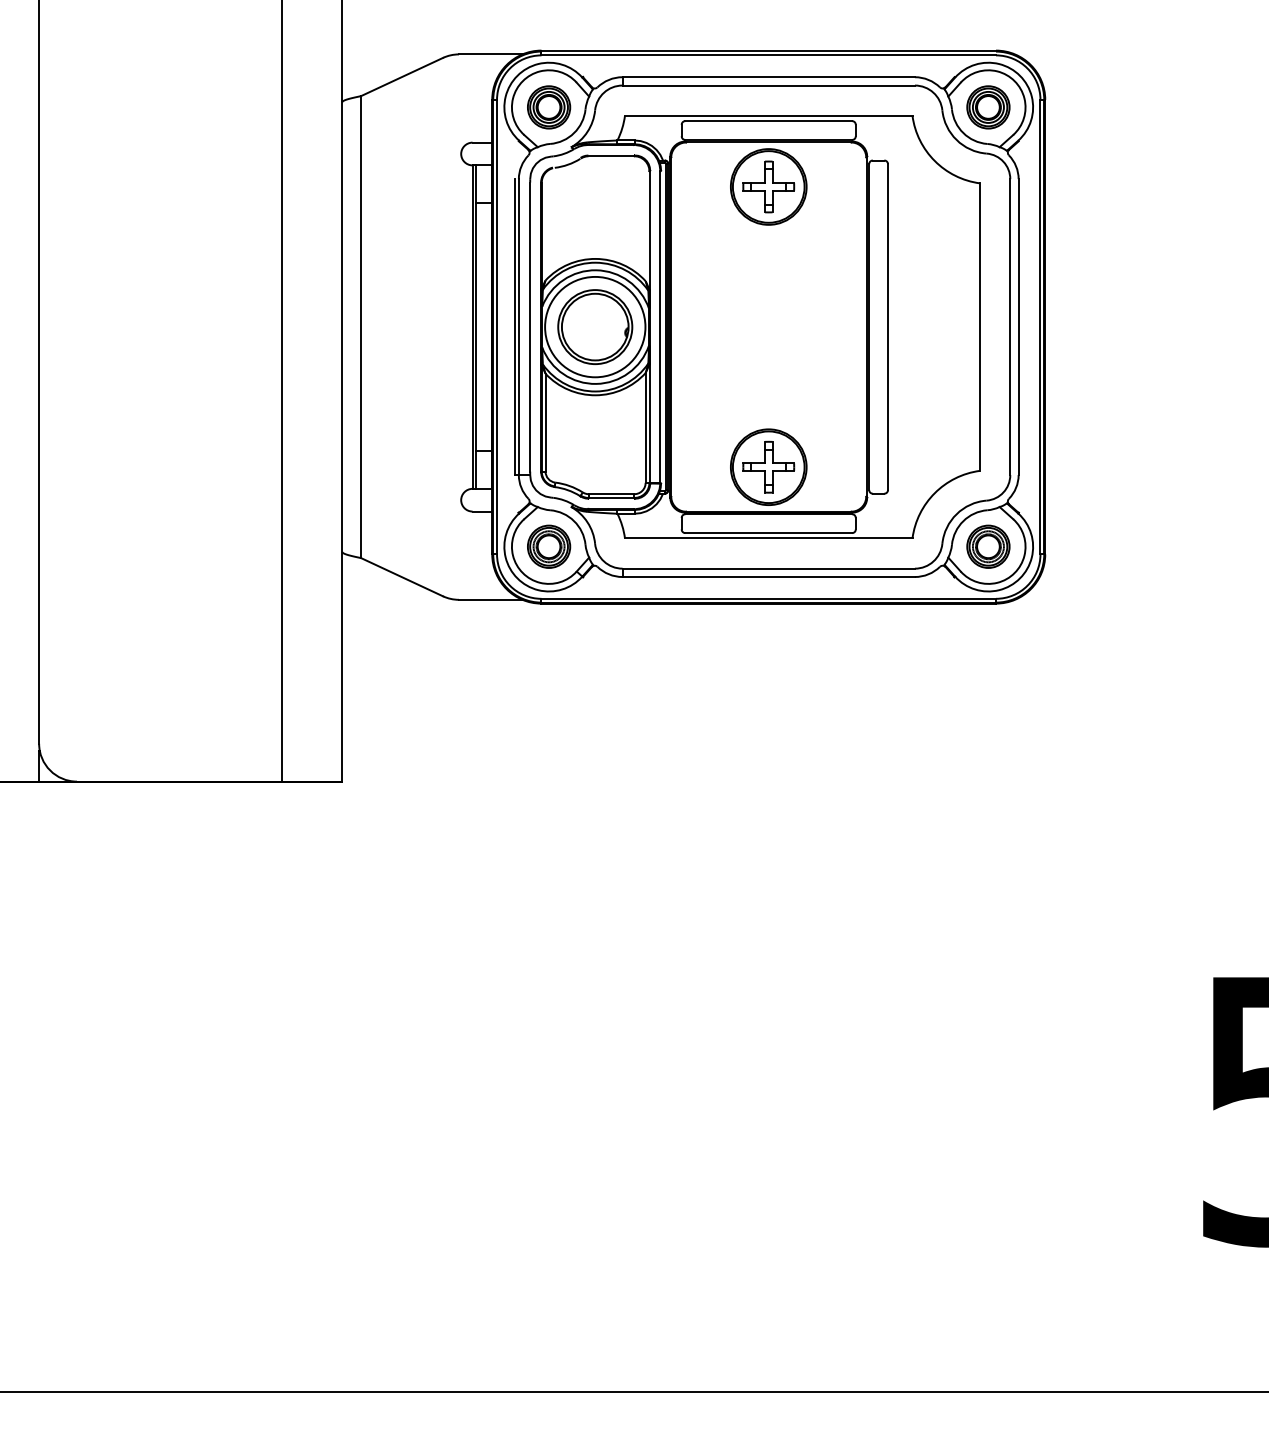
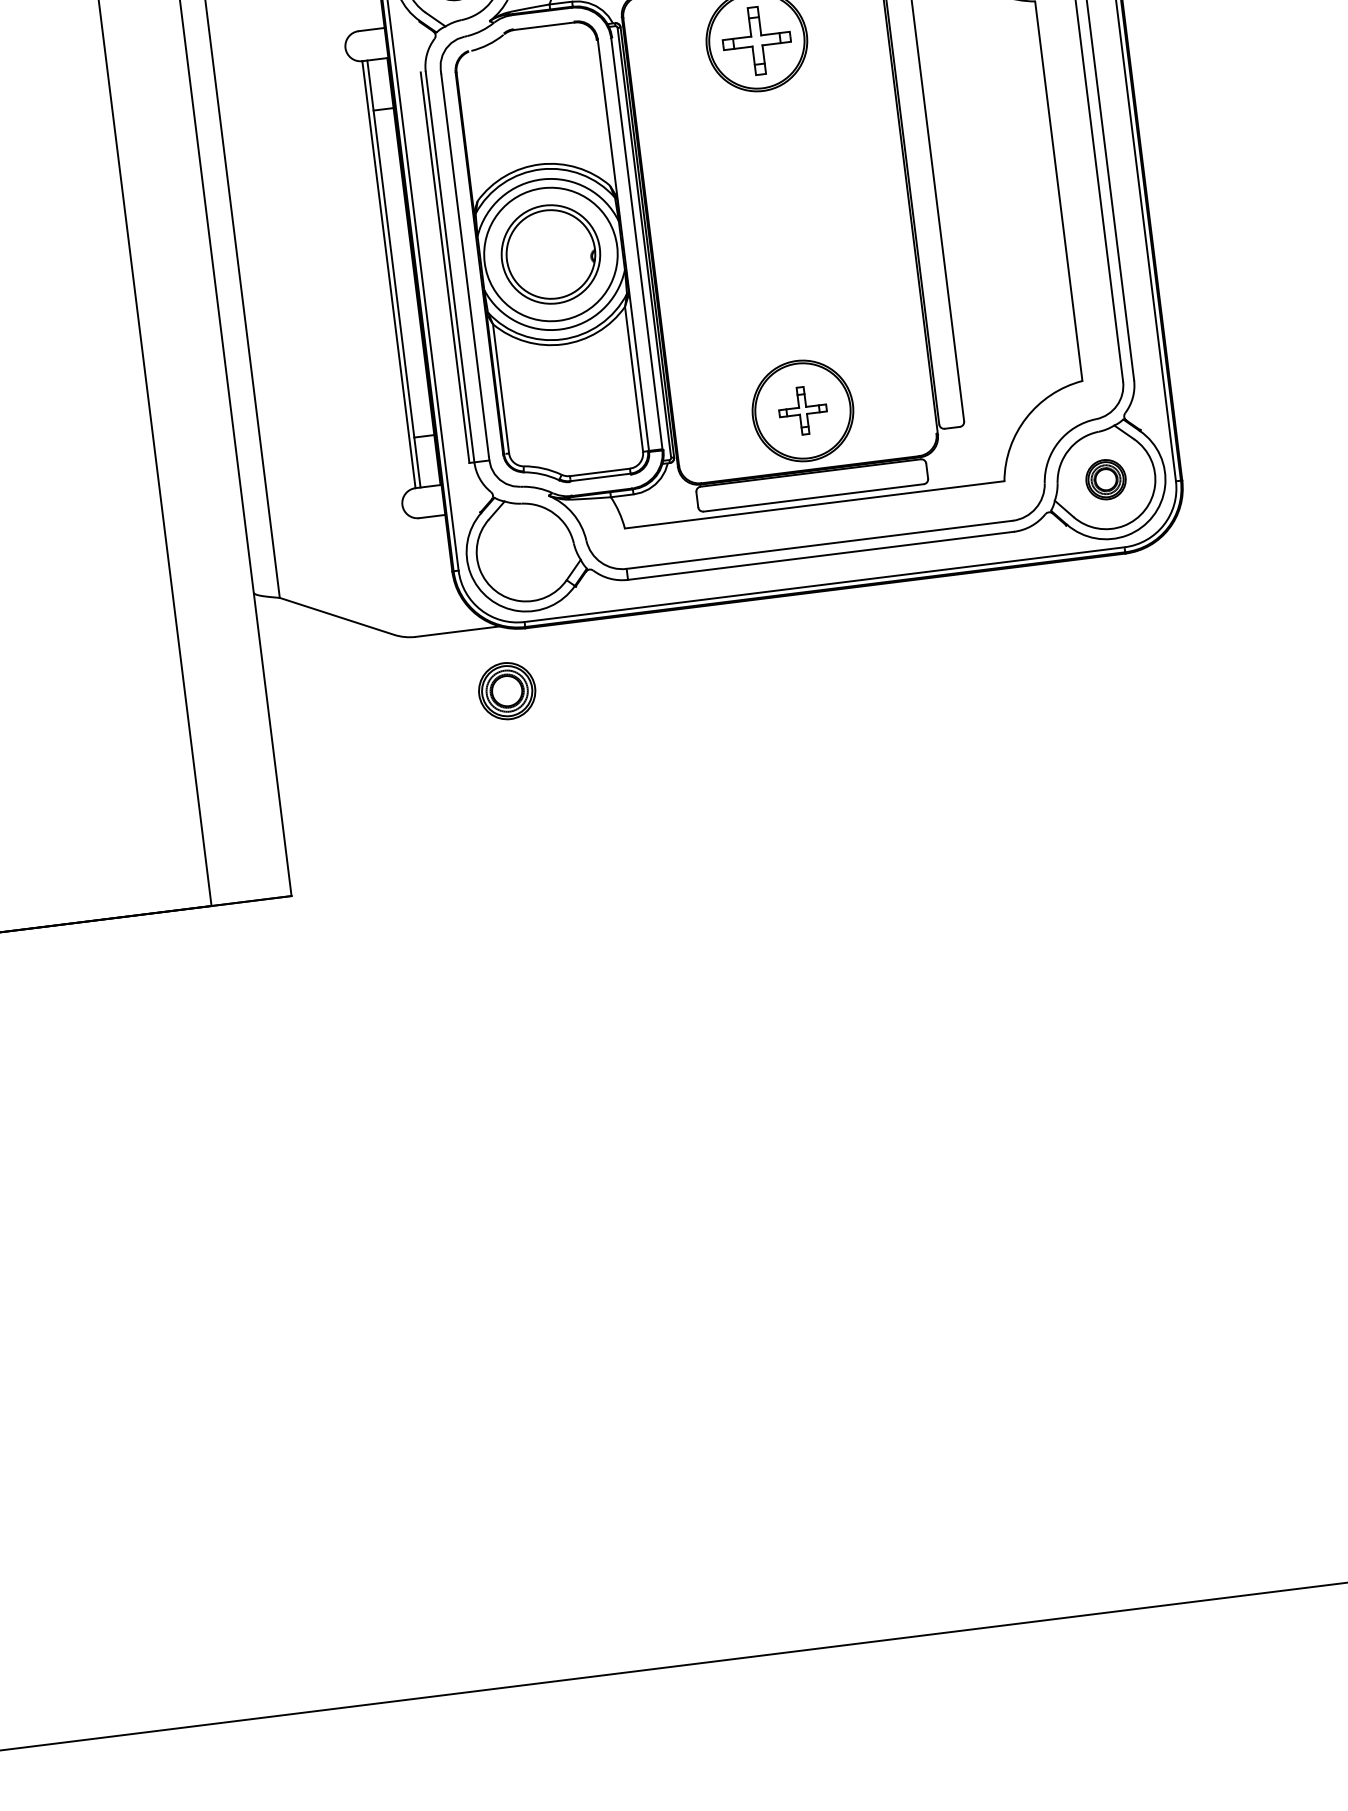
part: (768, 466) -> (802, 410), size x0.7
part: (549, 546) -> (507, 690), moved
part: (988, 546) -> (1106, 479), size x0.7

